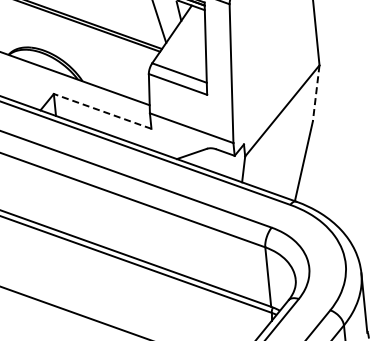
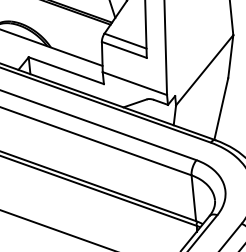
line: (316, 93) -> (230, 56), dashed -> solid
line: (102, 111) -> (66, 70), dashed -> solid

